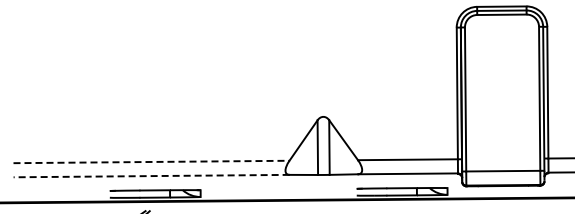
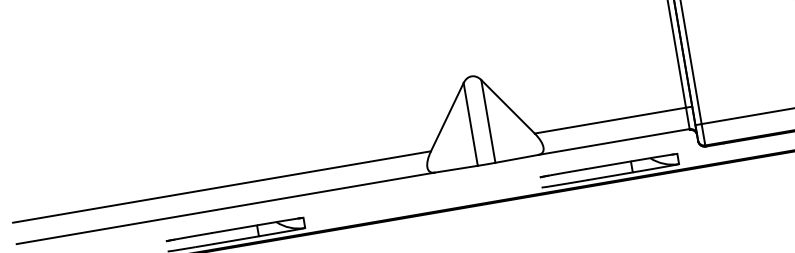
line: (152, 161) -> (223, 186), dashed -> solid
line: (151, 176) -> (225, 209), dashed -> solid

